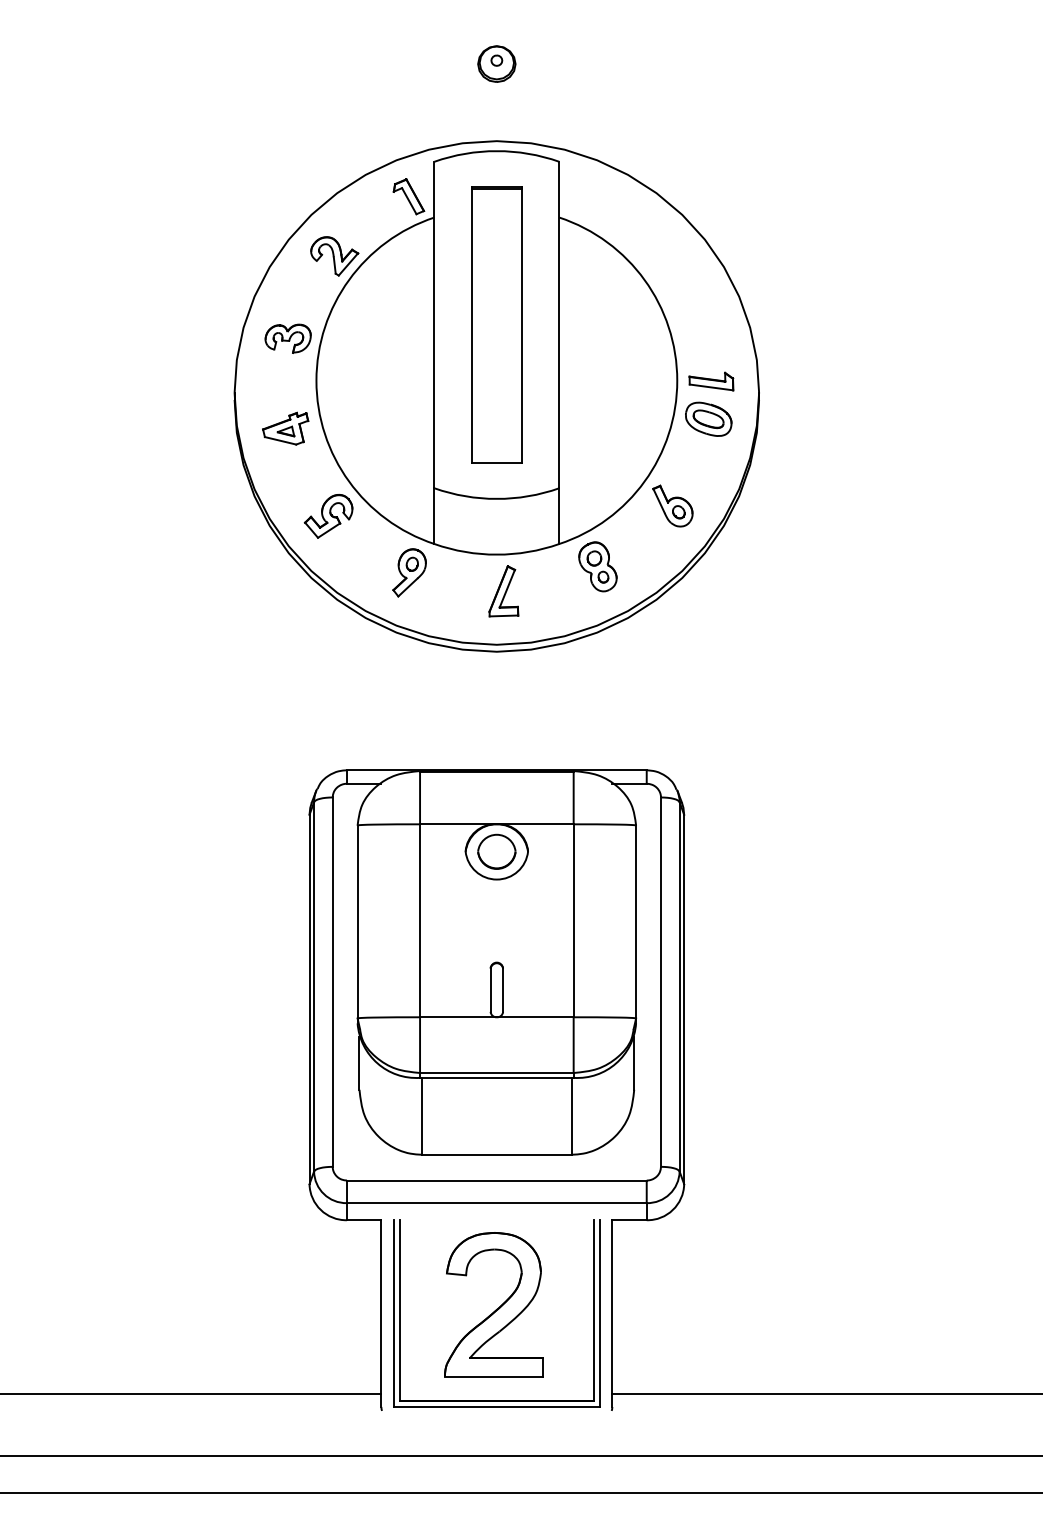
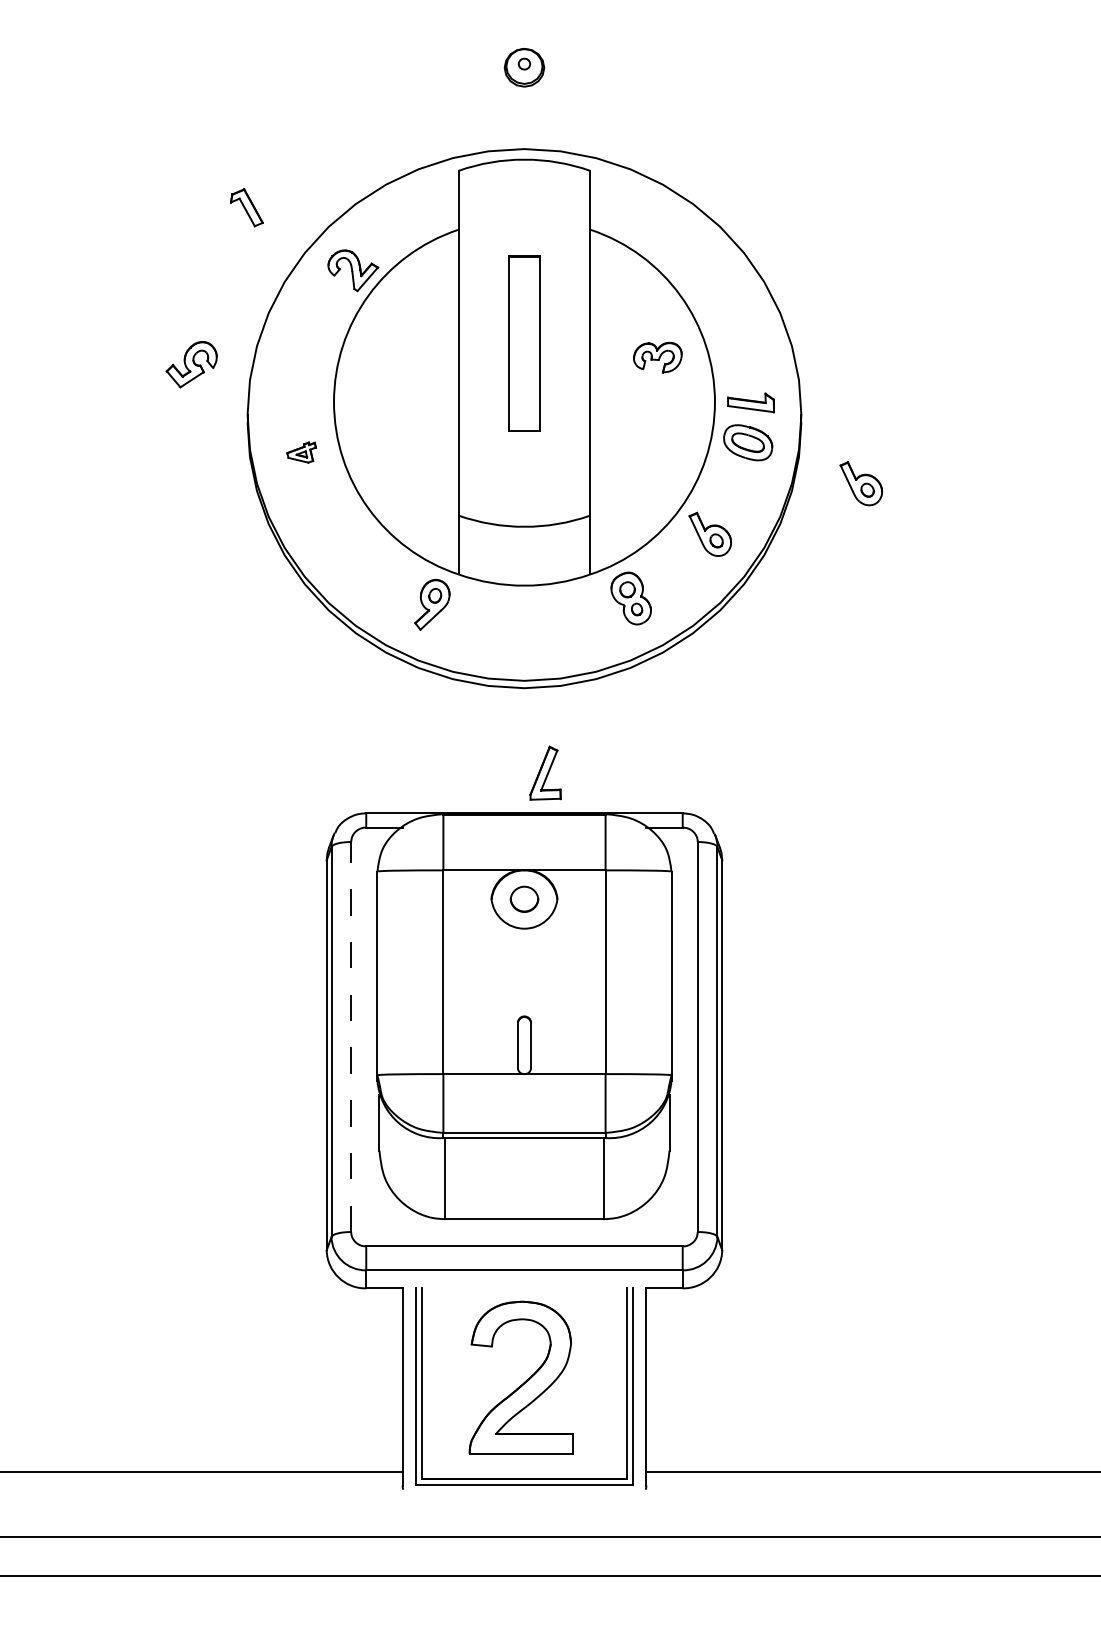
part: (408, 196) -> (246, 207), moved
part: (496, 324) -> (524, 342), size x0.6
part: (287, 338) -> (657, 357), moved
part: (285, 428) -> (301, 452), size x0.6
part: (815, 457) -> (860, 483), added
part: (328, 516) -> (191, 364), moved
part: (503, 591) -> (545, 773), moved
part: (496, 851) -> (524, 899), size x0.7
line: (332, 982) -> (350, 1037), solid -> dashed

